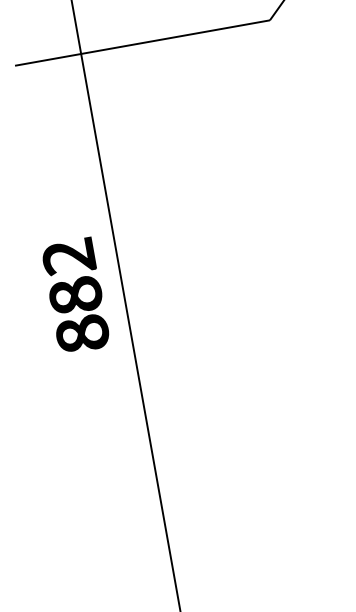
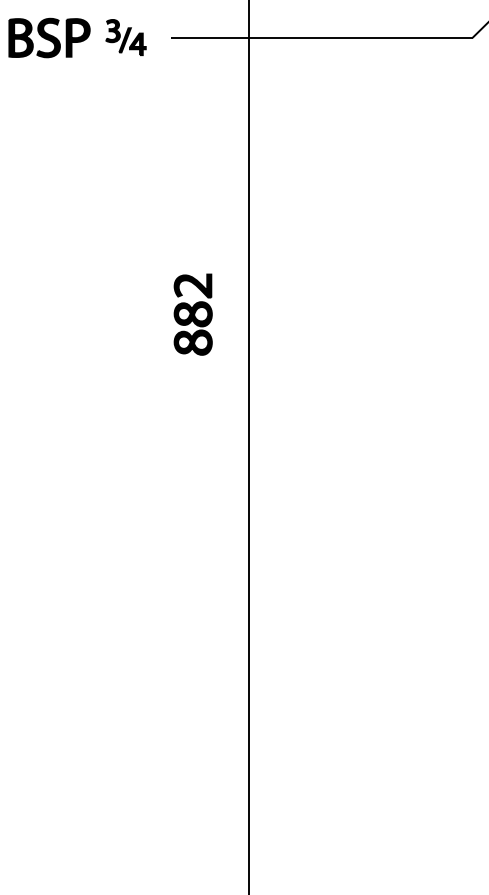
part: (75, 296) -> (192, 314), size x0.62

